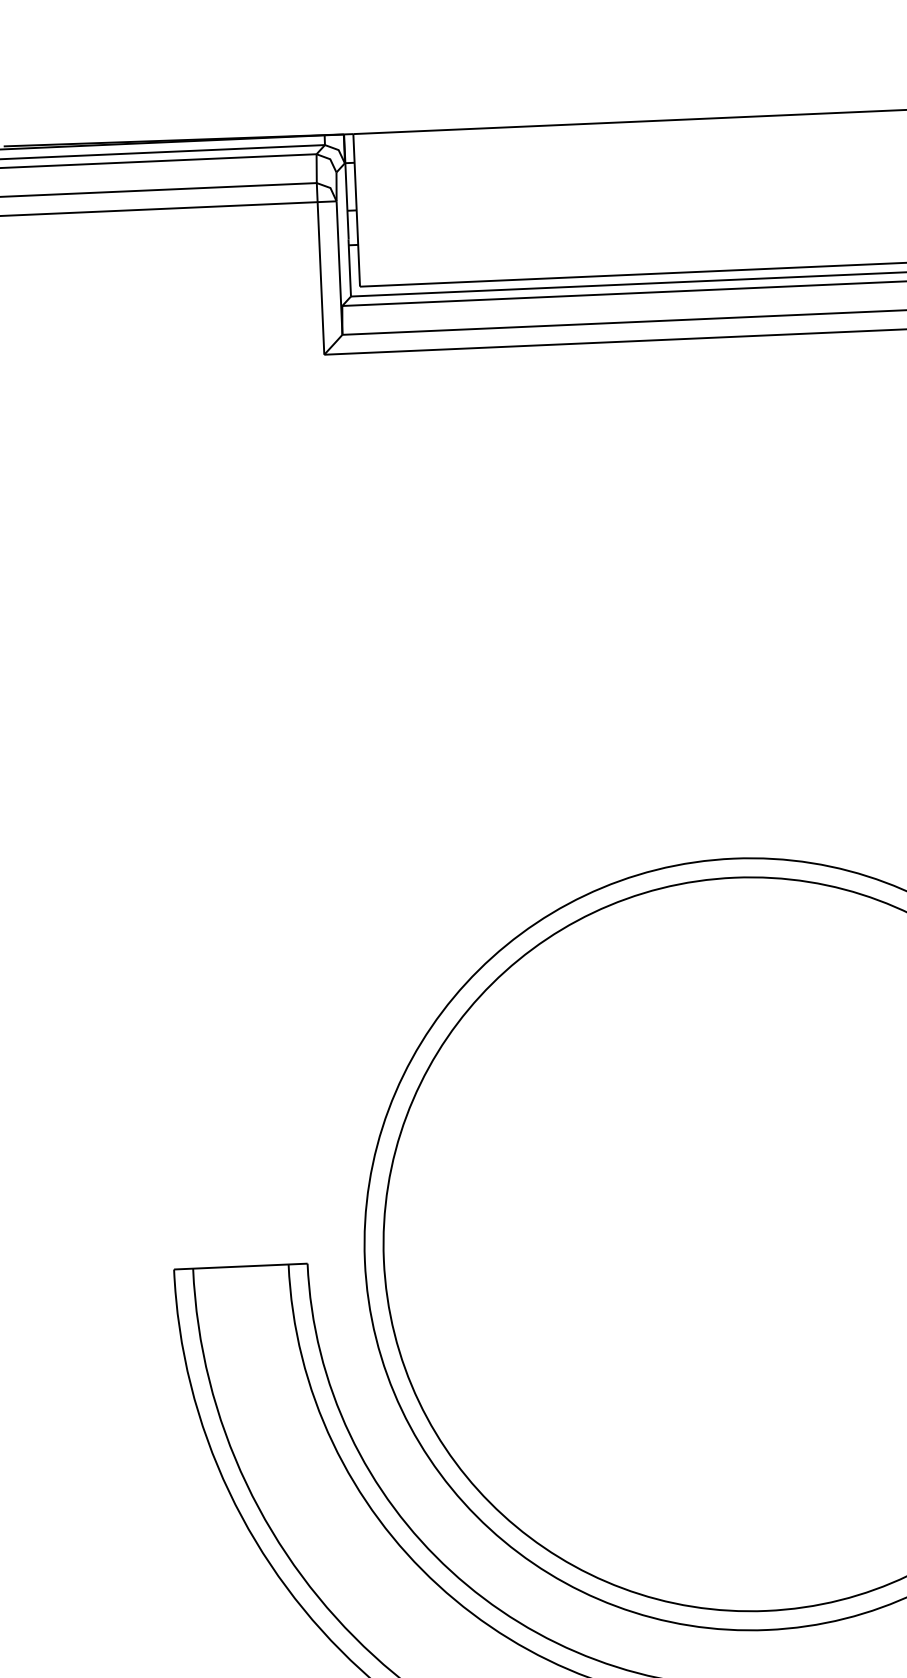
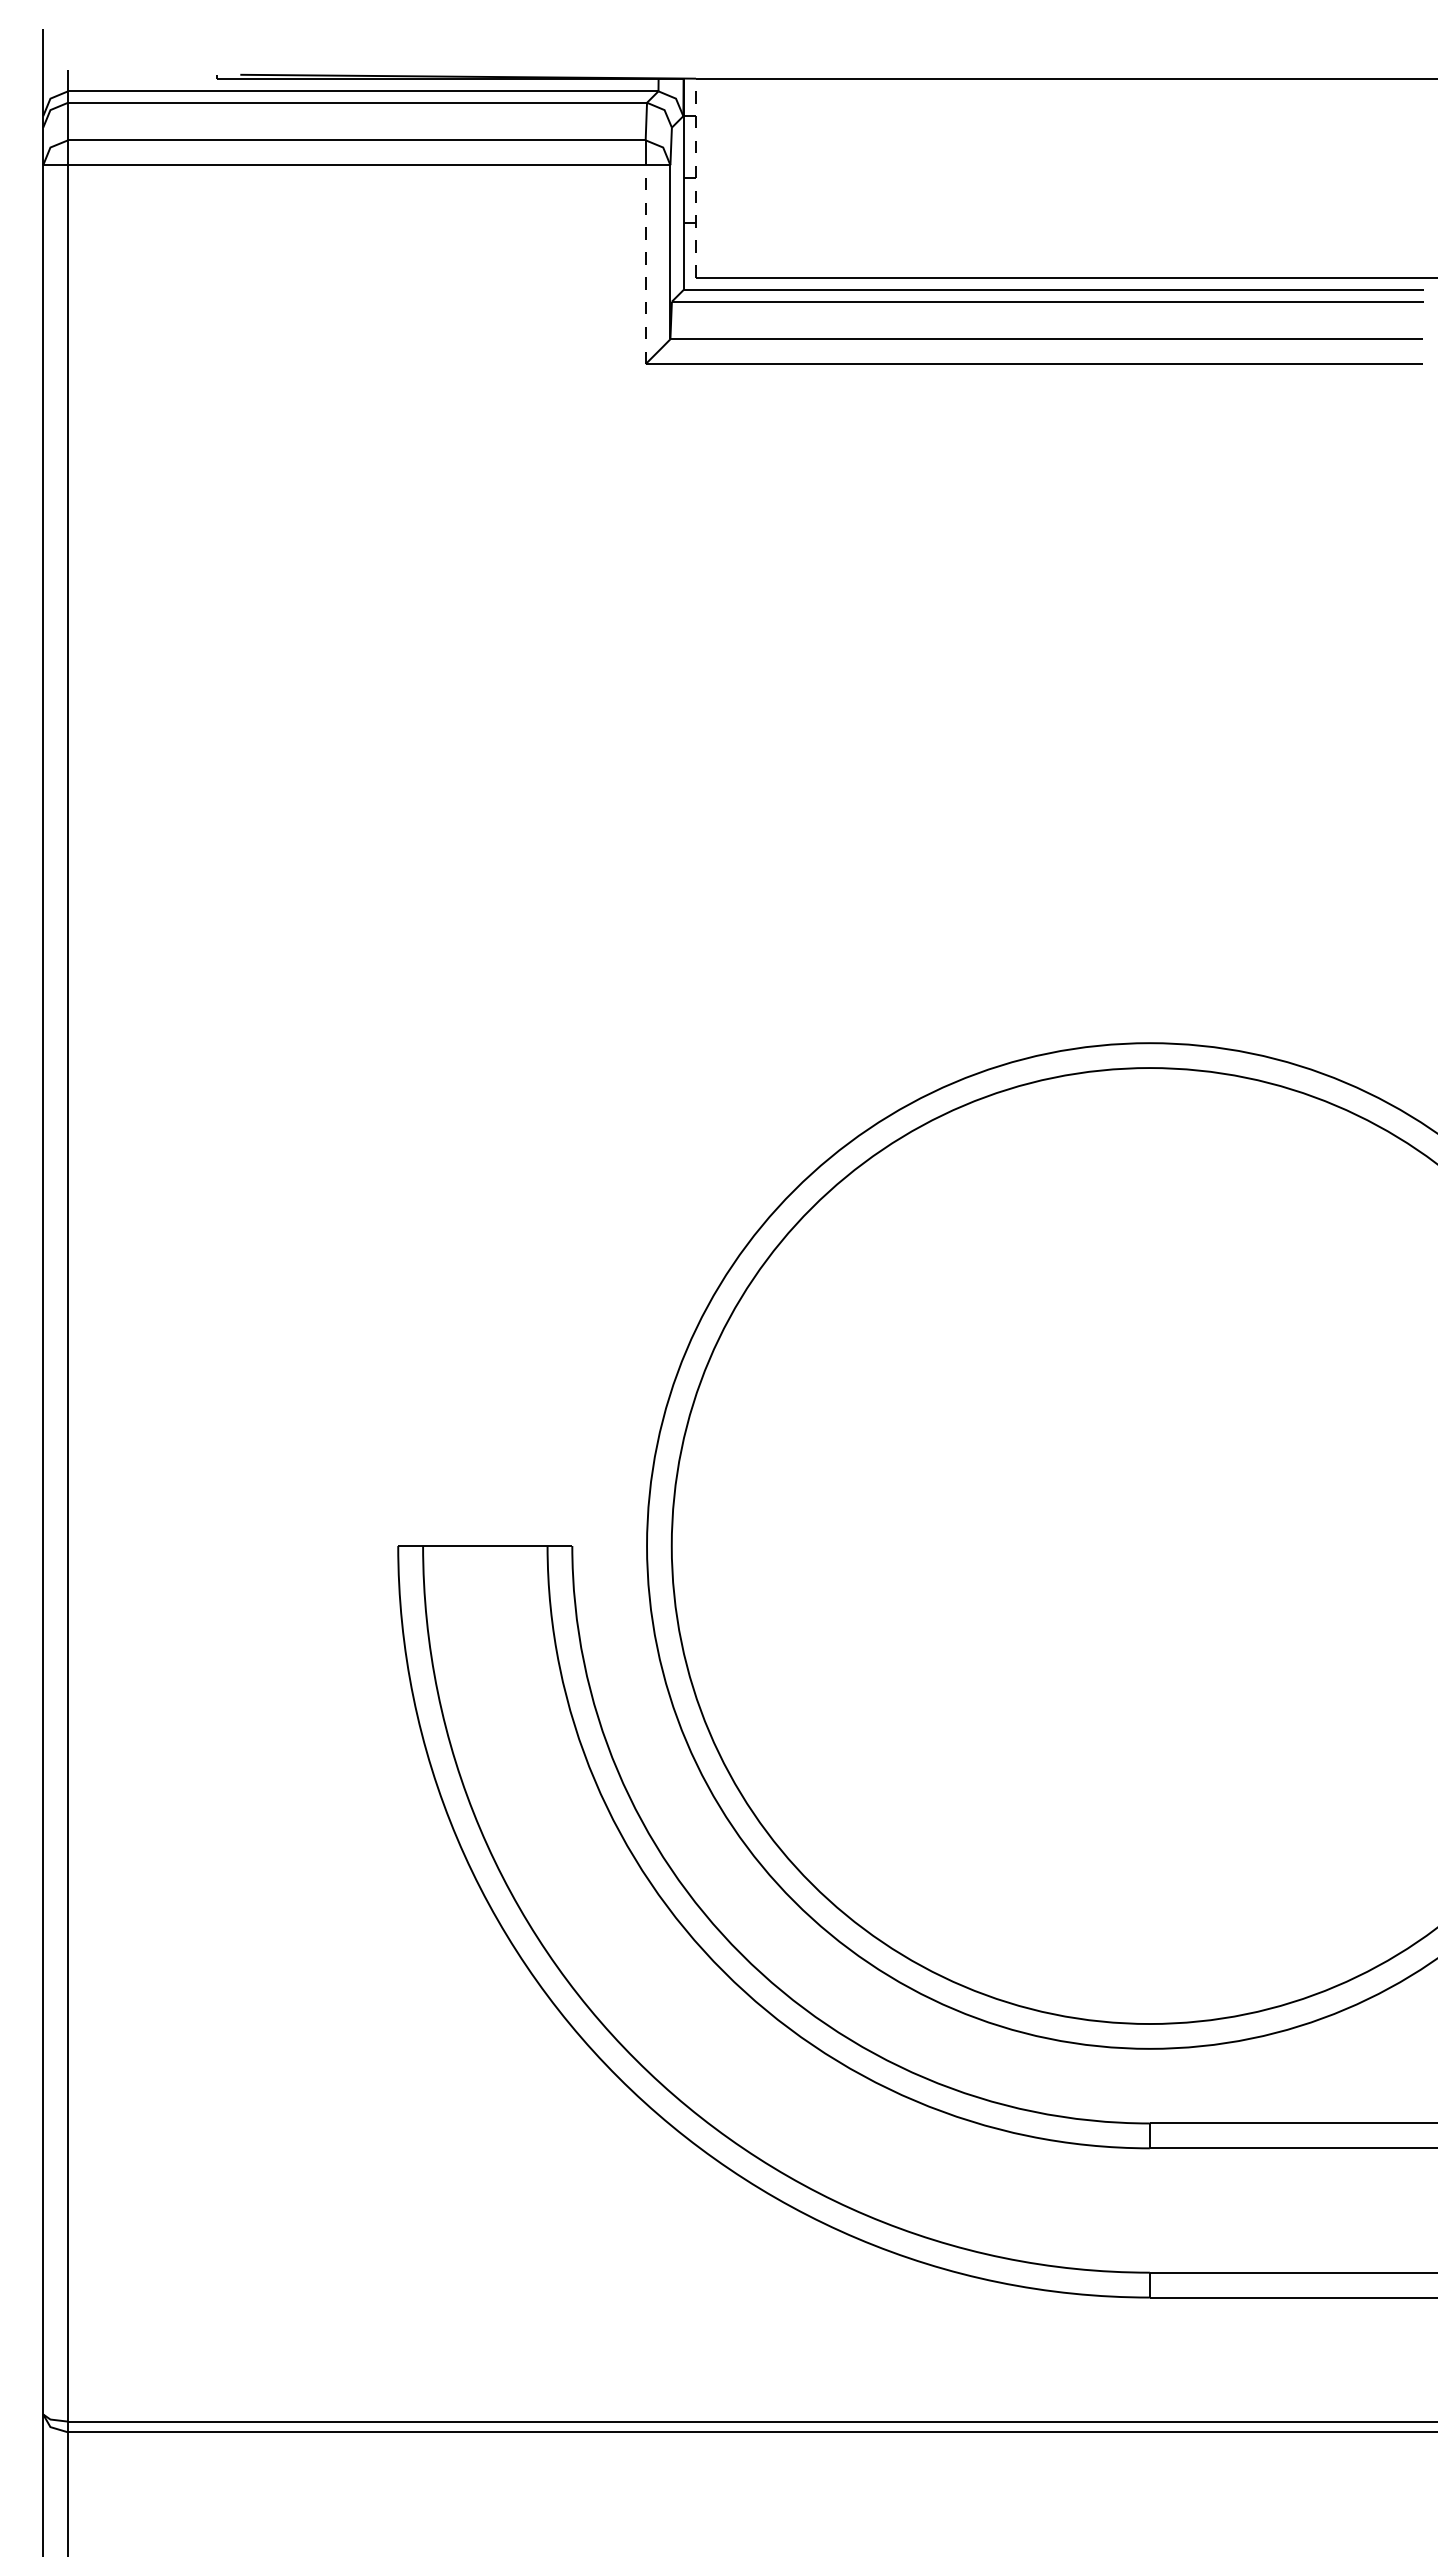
line: (357, 209) -> (696, 177), solid -> dashed
line: (320, 278) -> (645, 264), solid -> dashed

